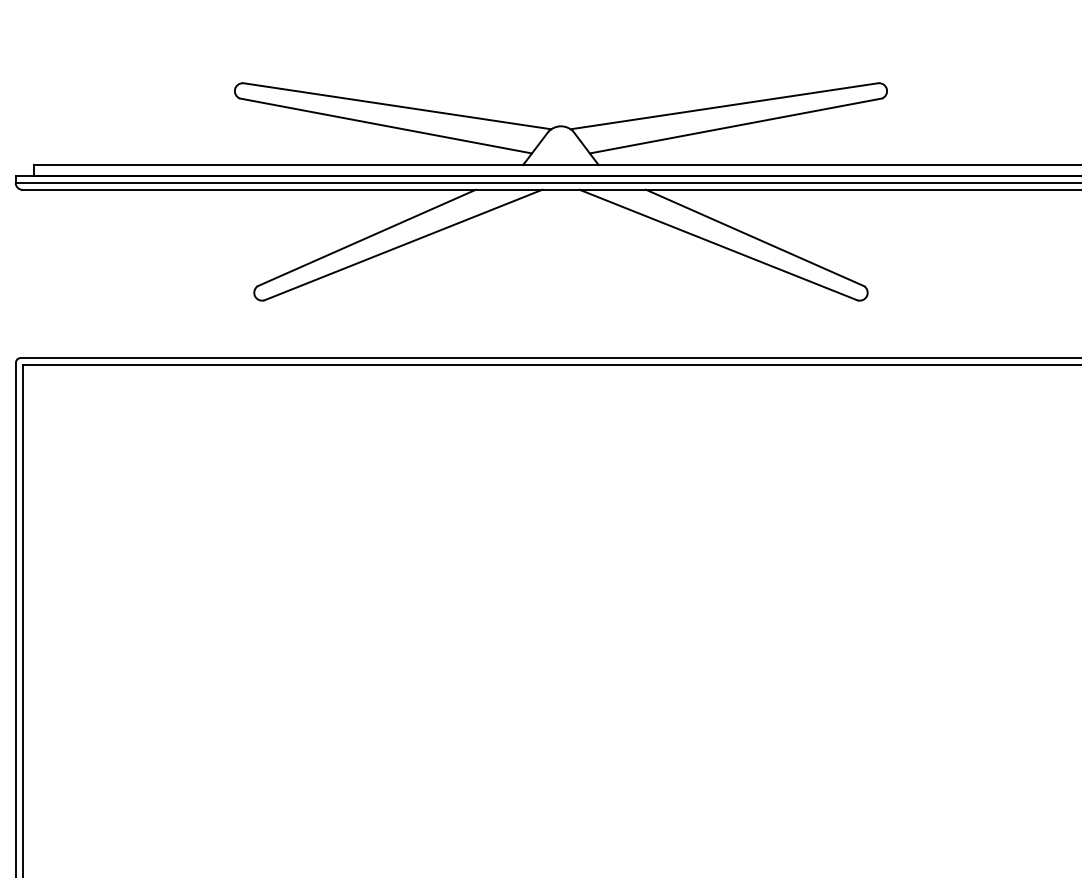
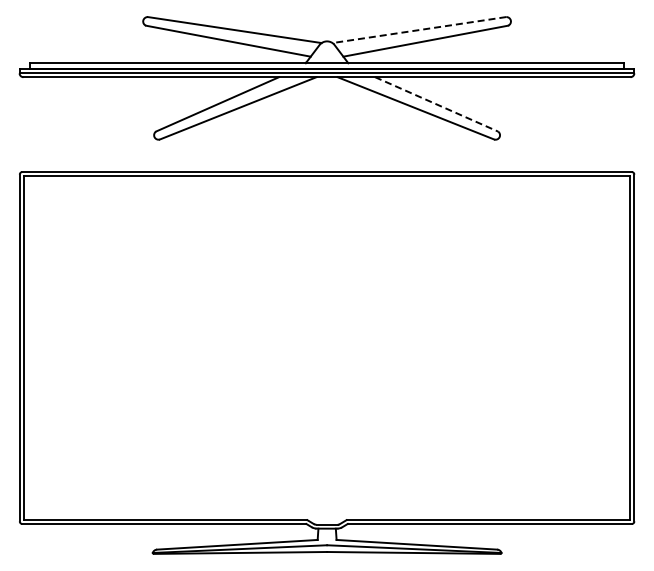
line: (724, 107) -> (419, 30), solid -> dashed
line: (756, 238) -> (437, 104), solid -> dashed

